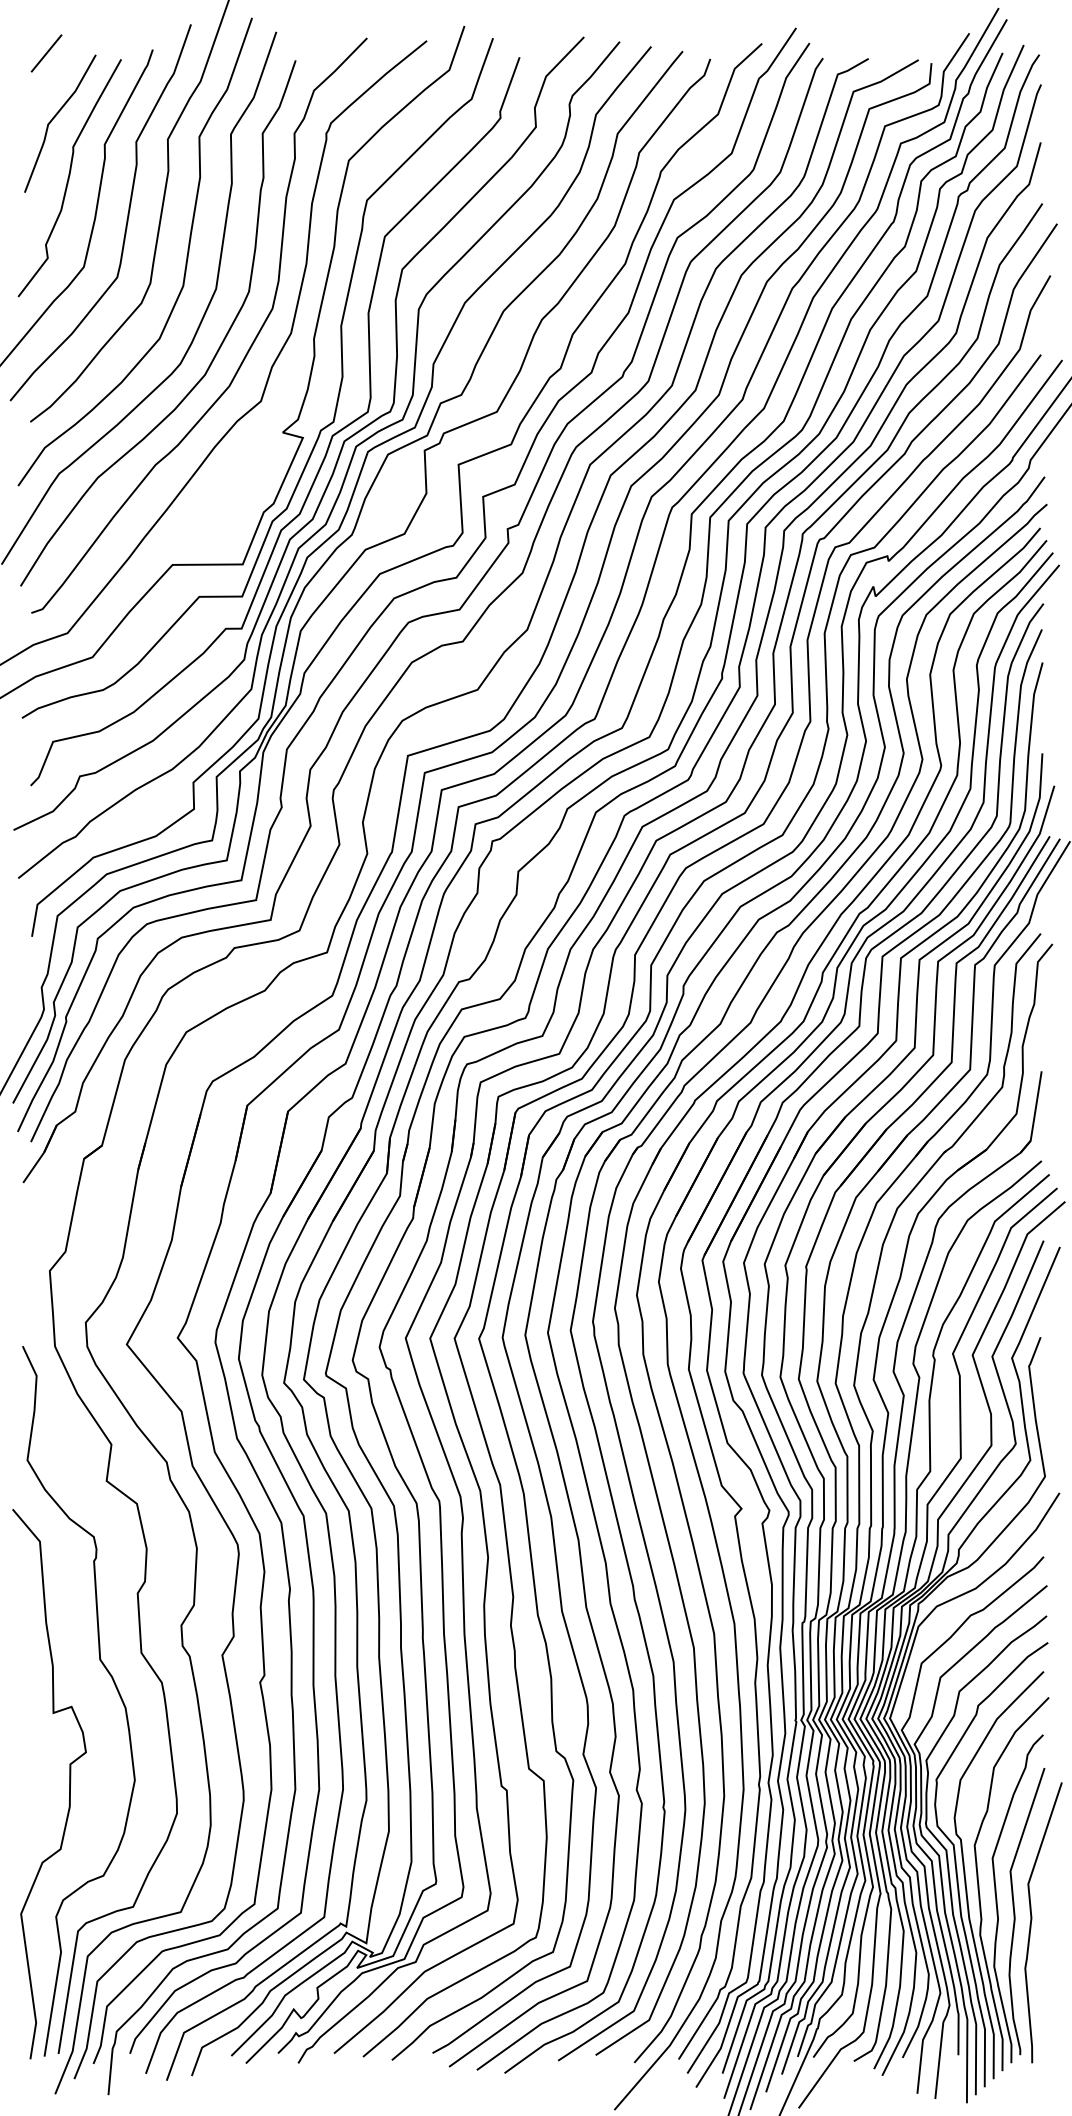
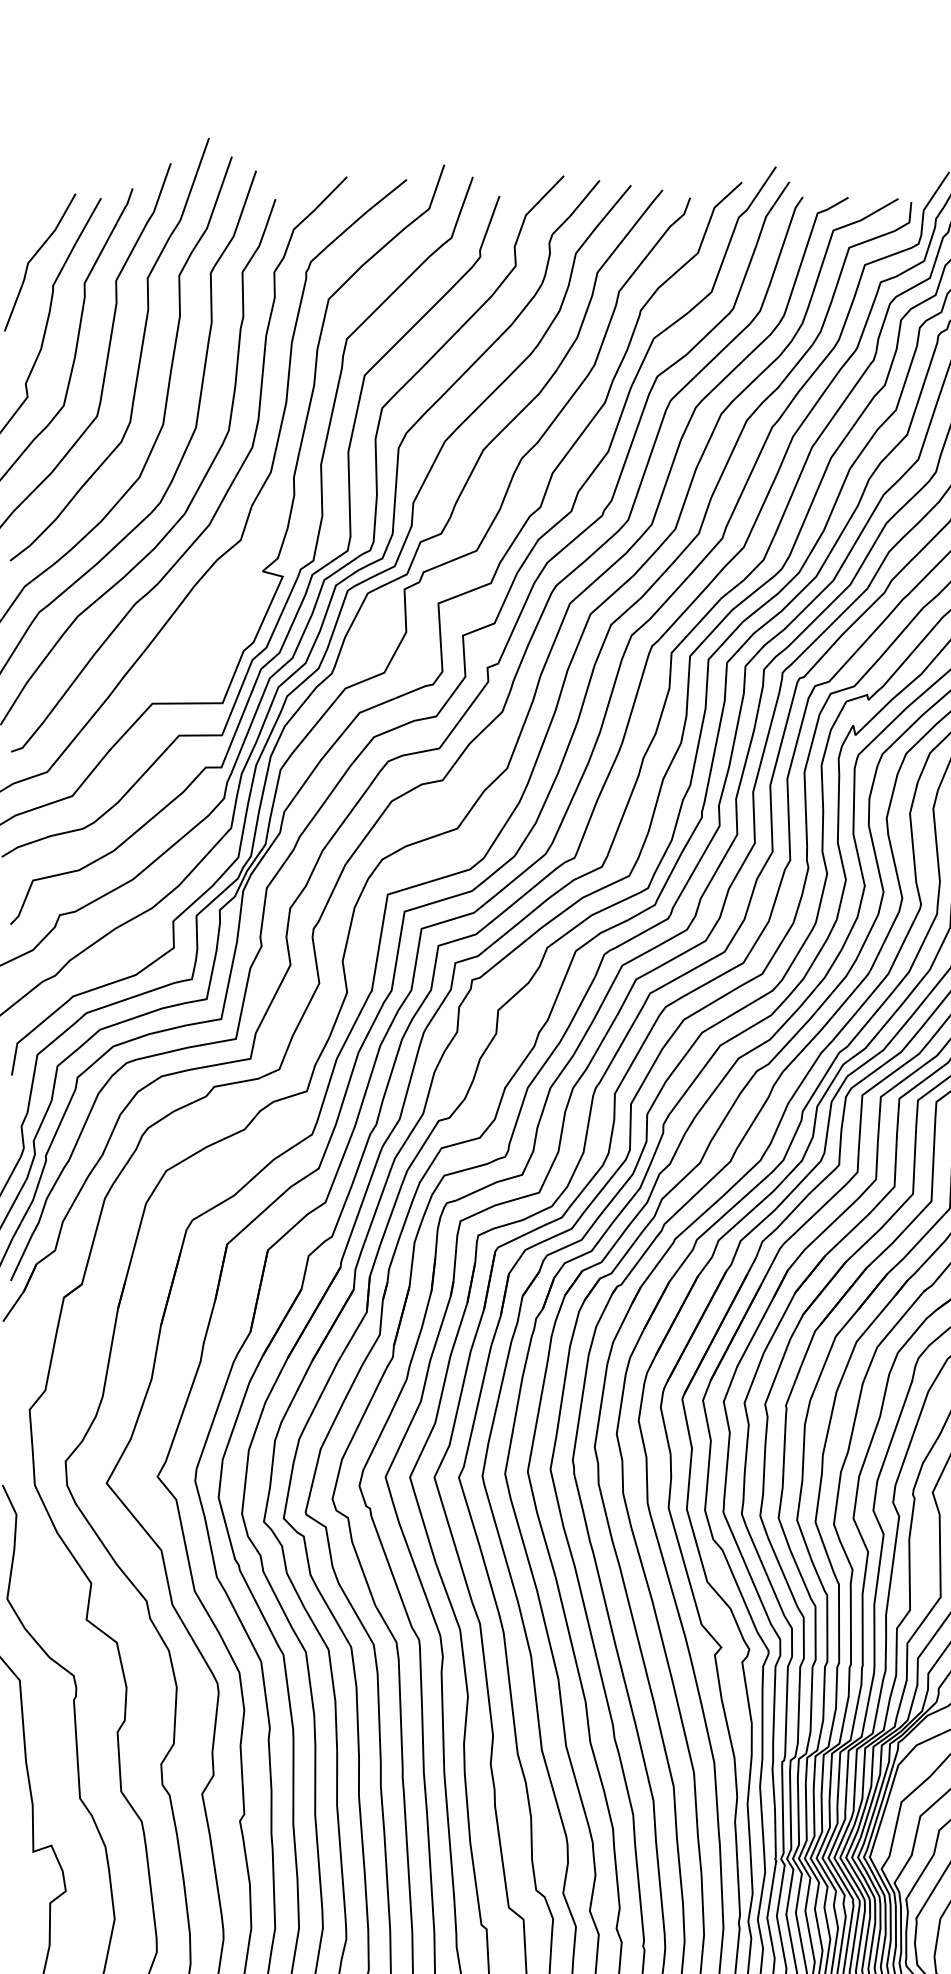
line: (46, 53) -> (26, 192), removed

